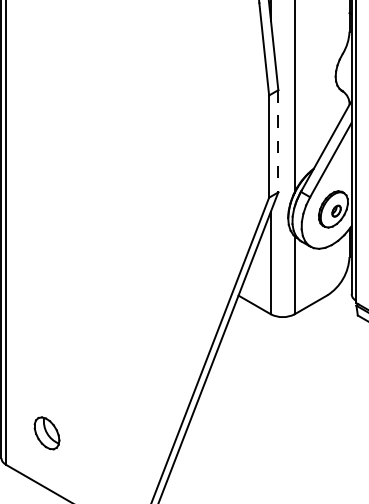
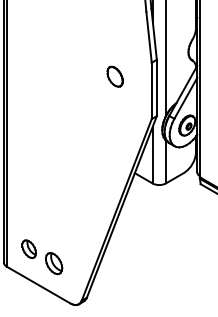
part: (201, 120) -> (114, 76), added
line: (277, 142) -> (156, 88), dashed -> solid
part: (92, 459) -> (54, 263), added

